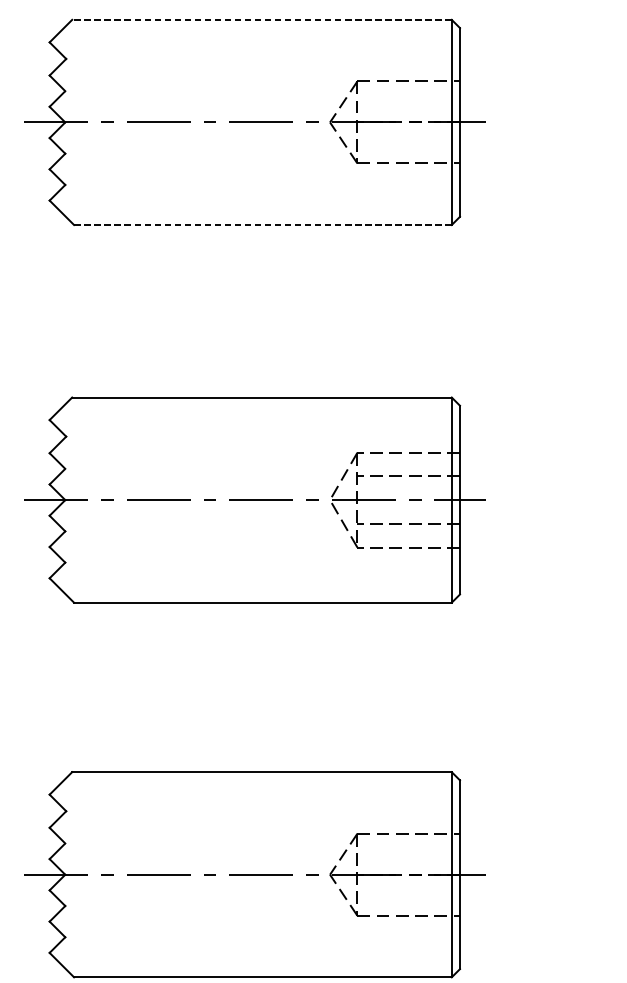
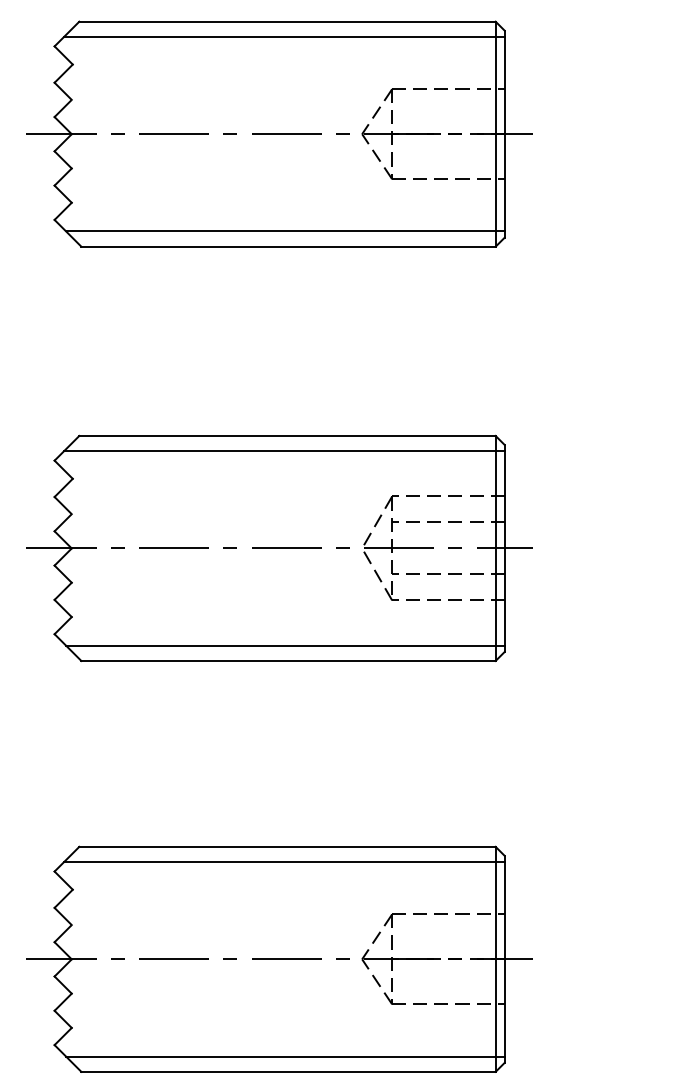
line: (261, 19) -> (287, 21), dashed -> solid
line: (259, 33) -> (284, 36), added
line: (260, 211) -> (285, 231), added
line: (262, 224) -> (288, 246), dashed -> solid
line: (259, 411) -> (284, 451), added
line: (260, 588) -> (285, 645), added
line: (259, 786) -> (284, 862), added
line: (260, 963) -> (285, 1056), added

